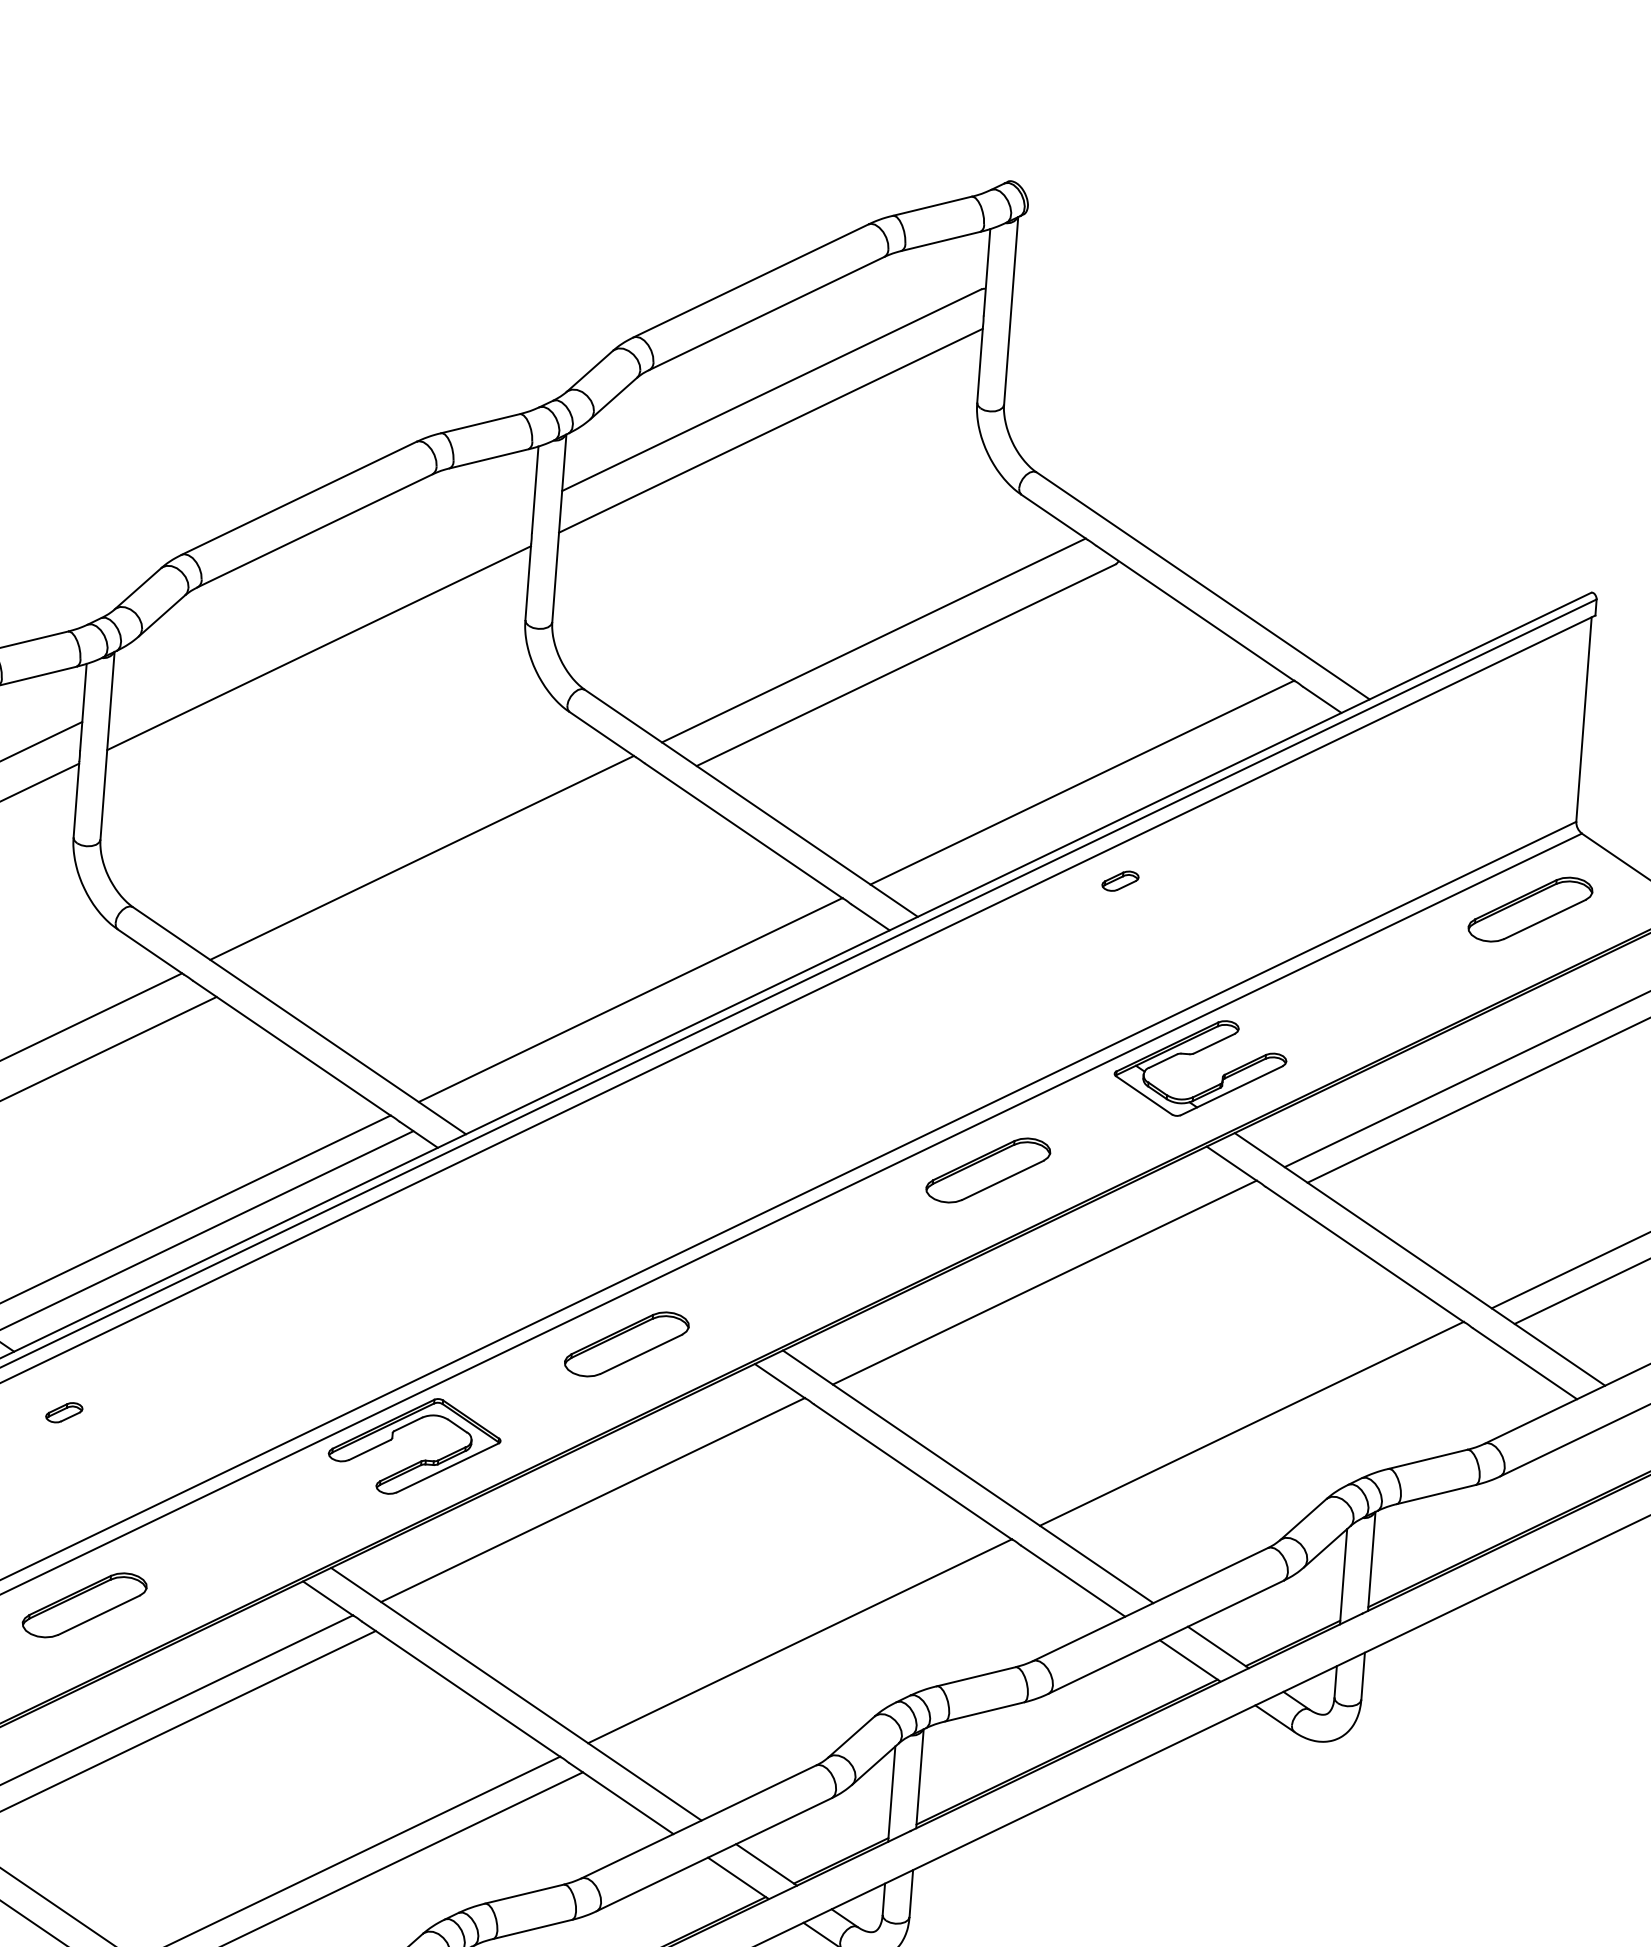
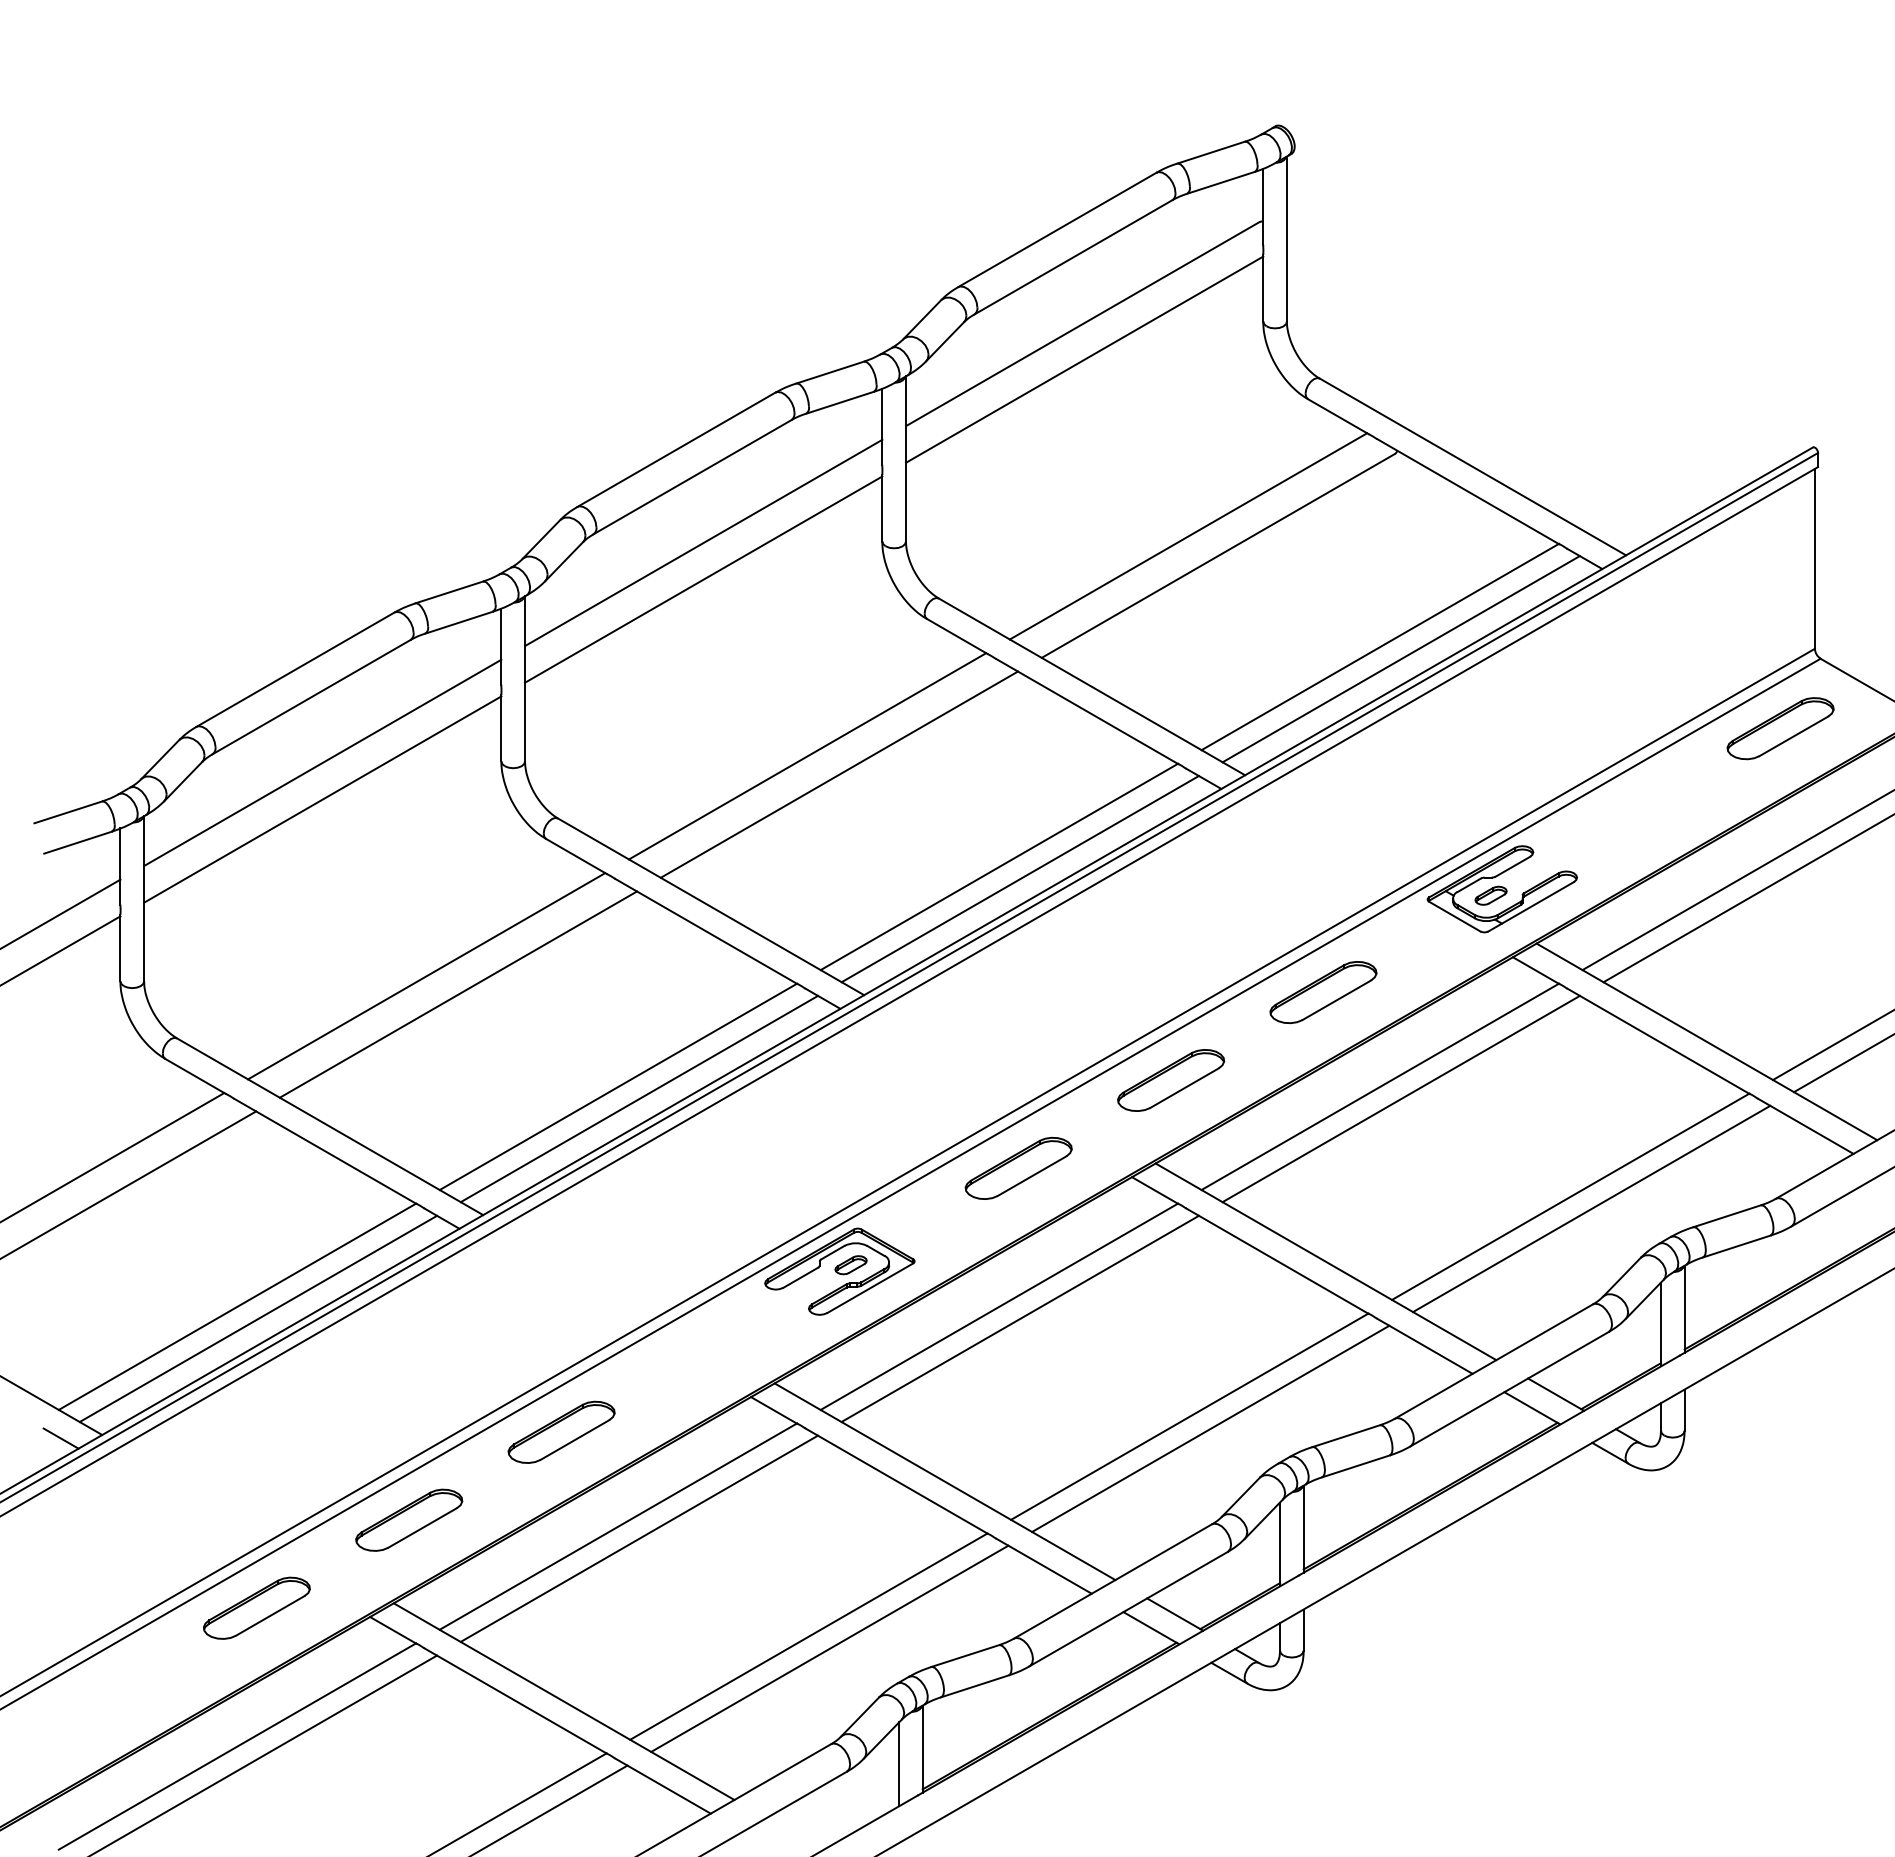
line: (322, 605) -> (703, 542), added
line: (1104, 798) -> (1400, 659), added
part: (1119, 880) -> (1490, 895), moved
line: (455, 881) -> (838, 774), added
line: (652, 1016) -> (1019, 879), added
part: (808, 1257) -> (1171, 1080), added
line: (1066, 1297) -> (1400, 1098), added
part: (63, 1413) -> (850, 1265), moved
line: (1274, 1438) -> (1591, 1208), added
line: (614, 1515) -> (1019, 1318), added
line: (822, 1656) -> (1210, 1428), added

